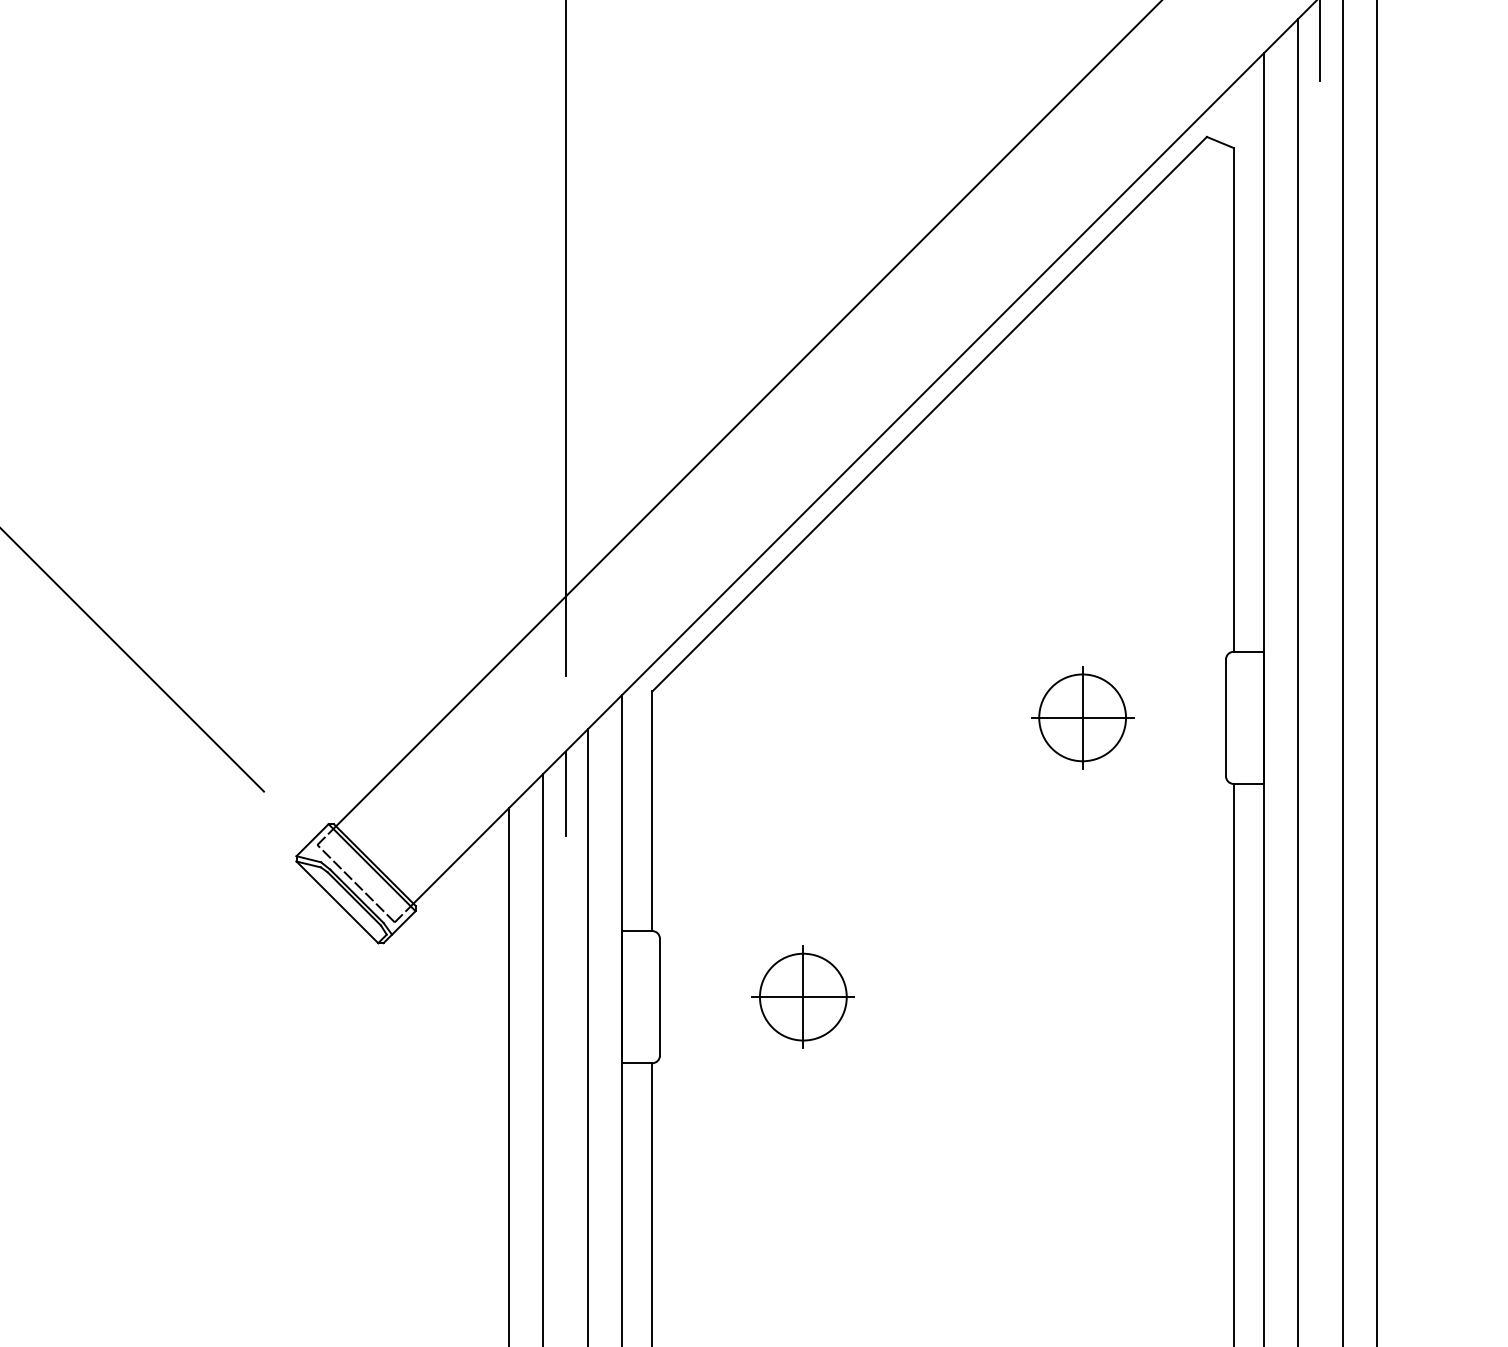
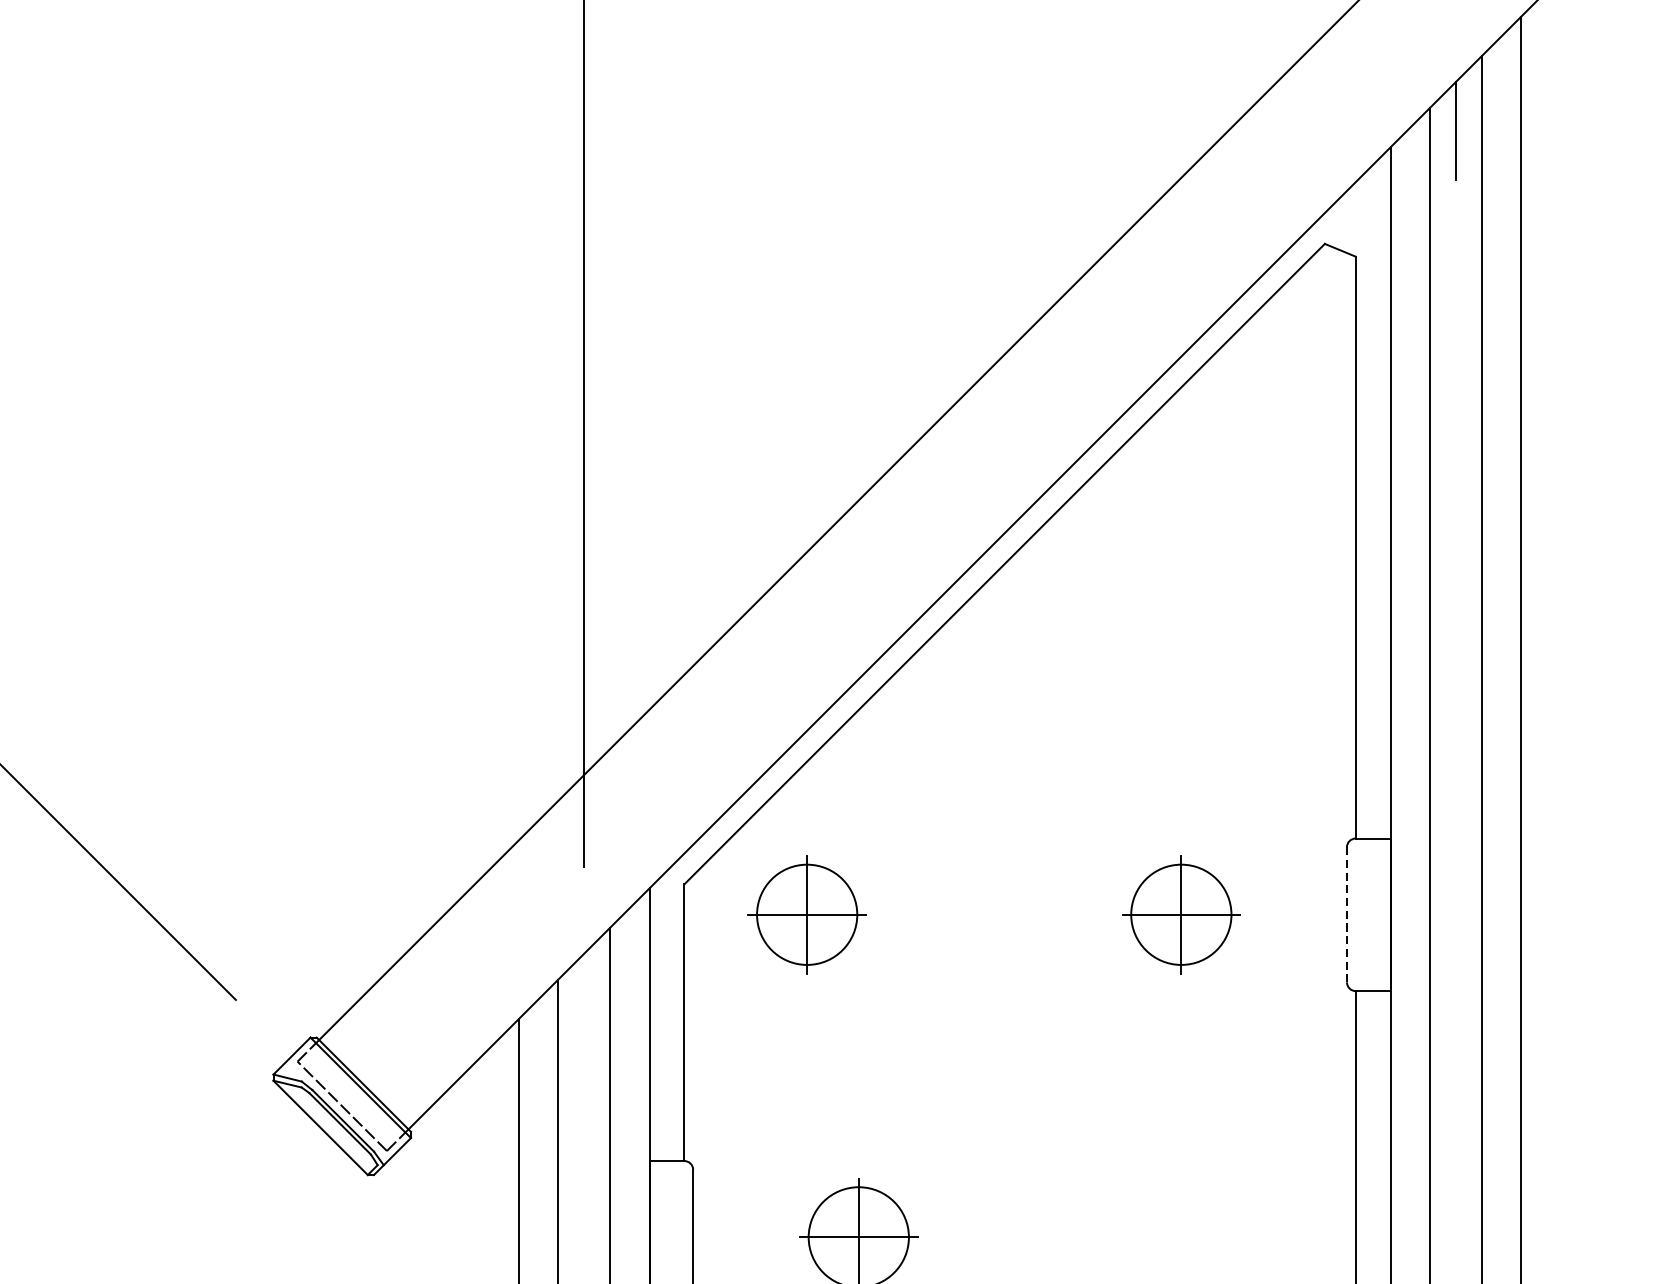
part: (758, 717) -> (807, 914), added
line: (1226, 718) -> (1347, 915), solid -> dashed
line: (565, 793) -> (584, 1002), removed

